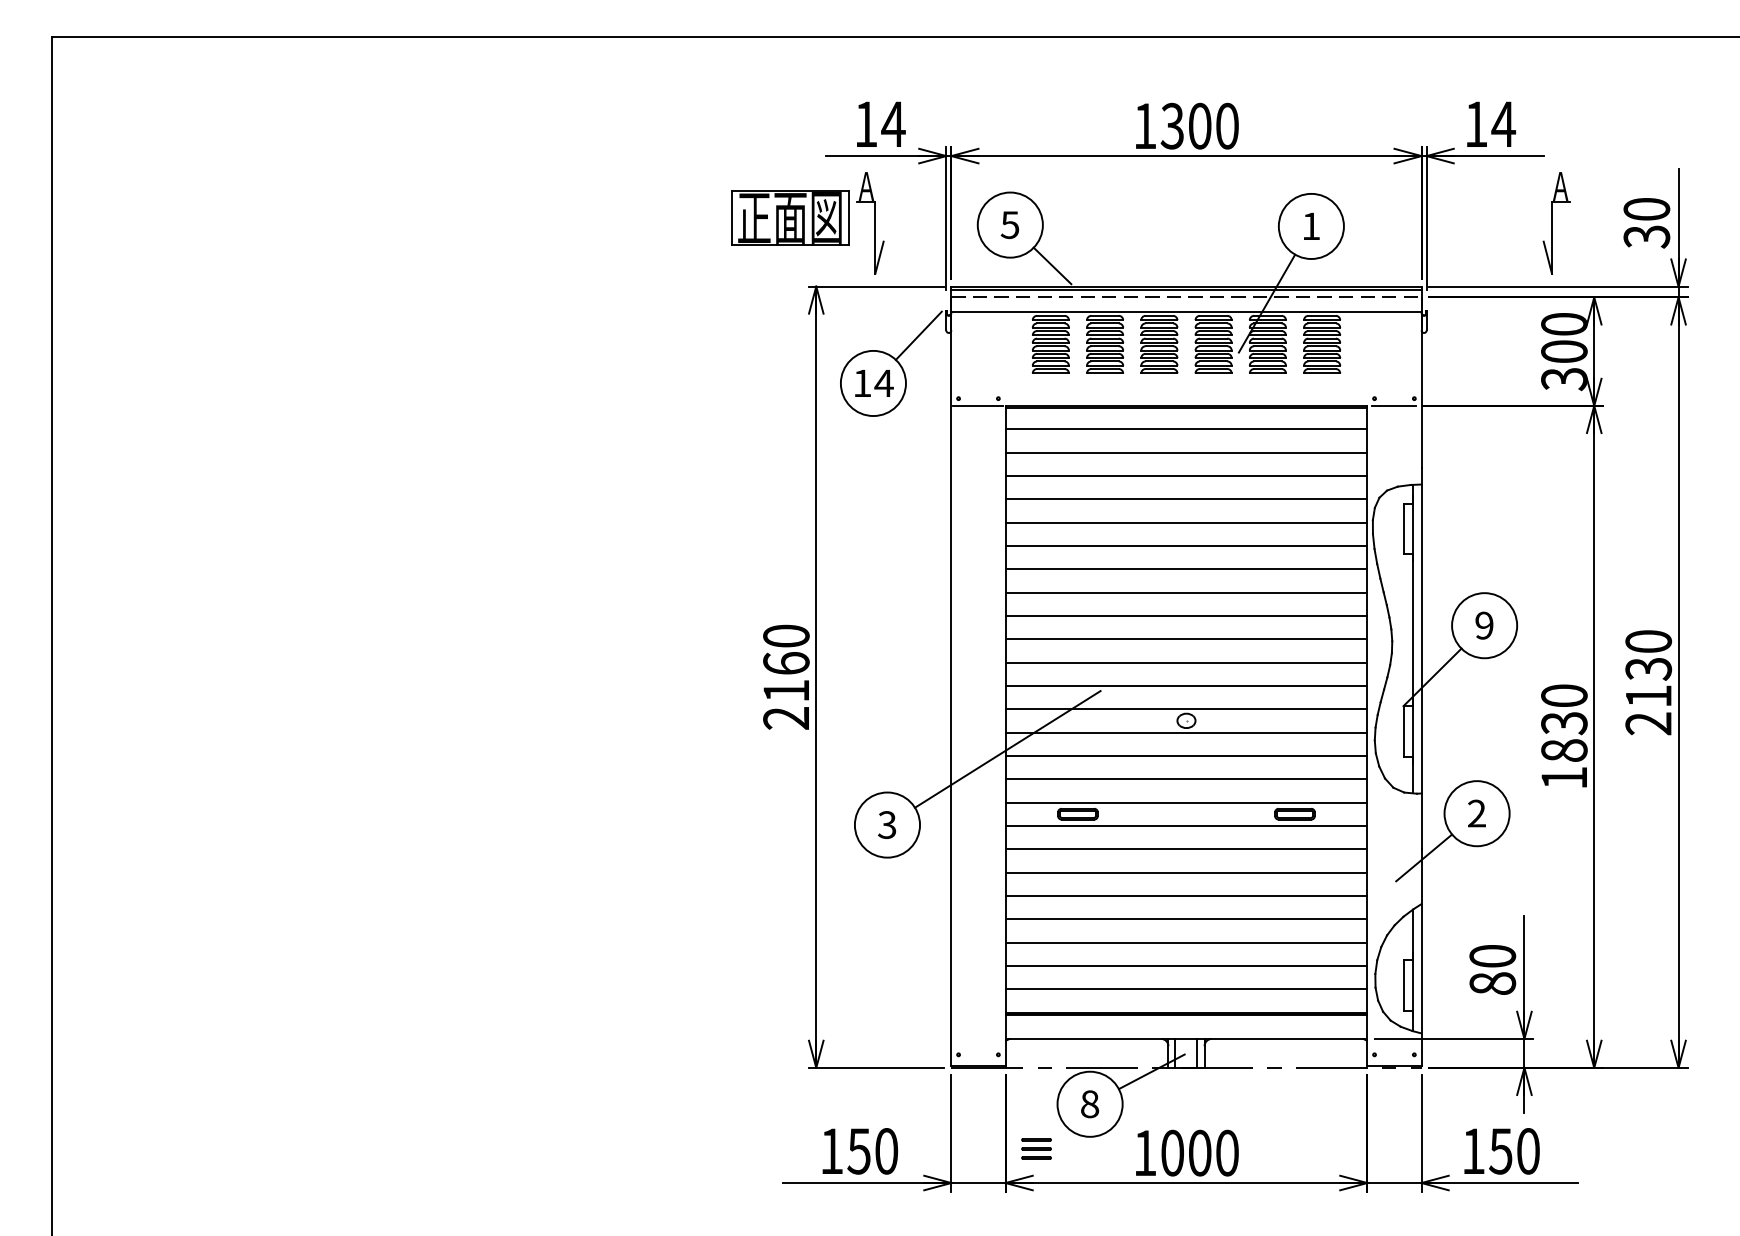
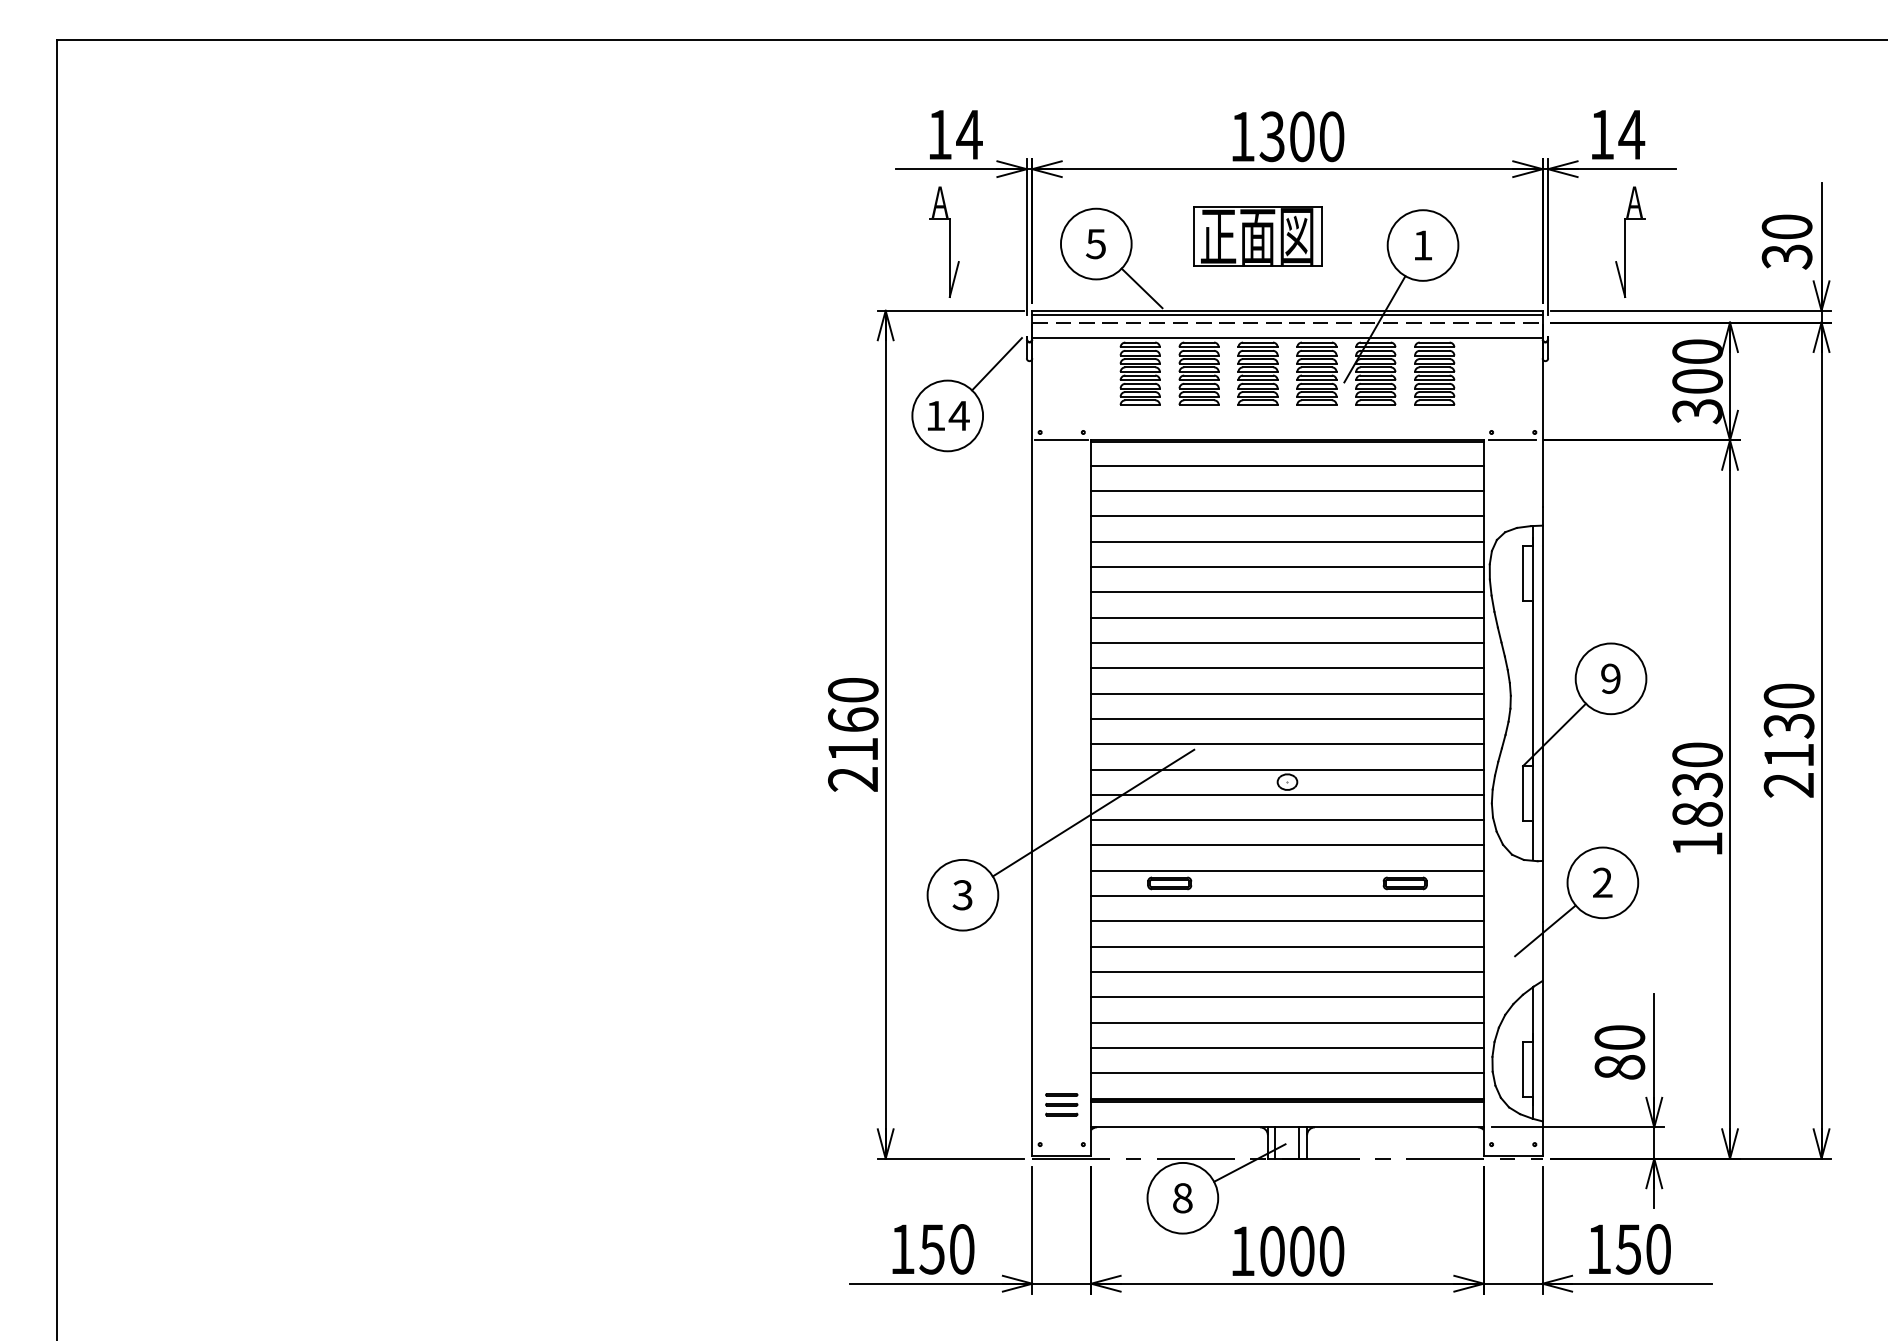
part: (790, 218) -> (1257, 236), moved
part: (1556, 222) -> (1630, 241), moved
part: (1036, 1148) -> (1061, 1104), moved

